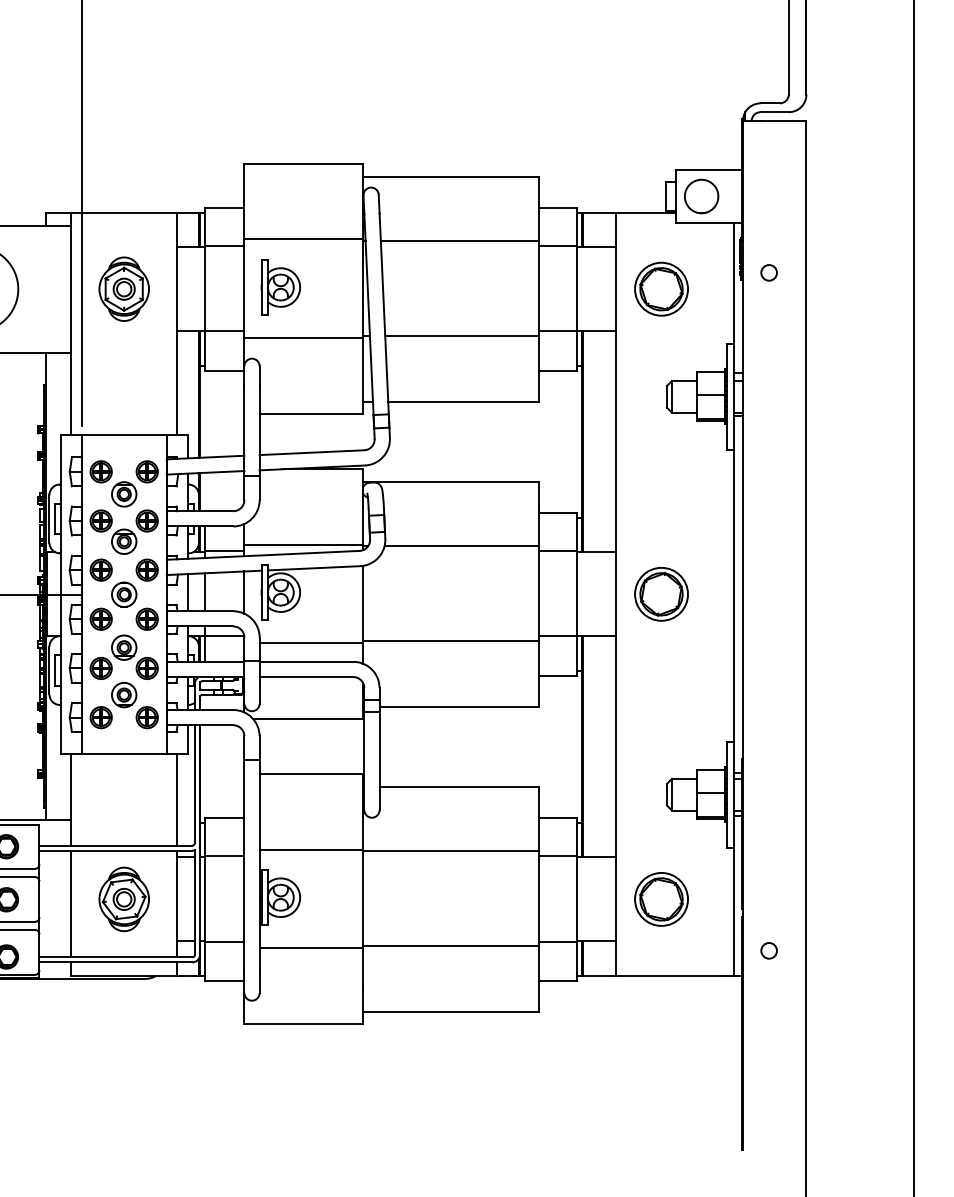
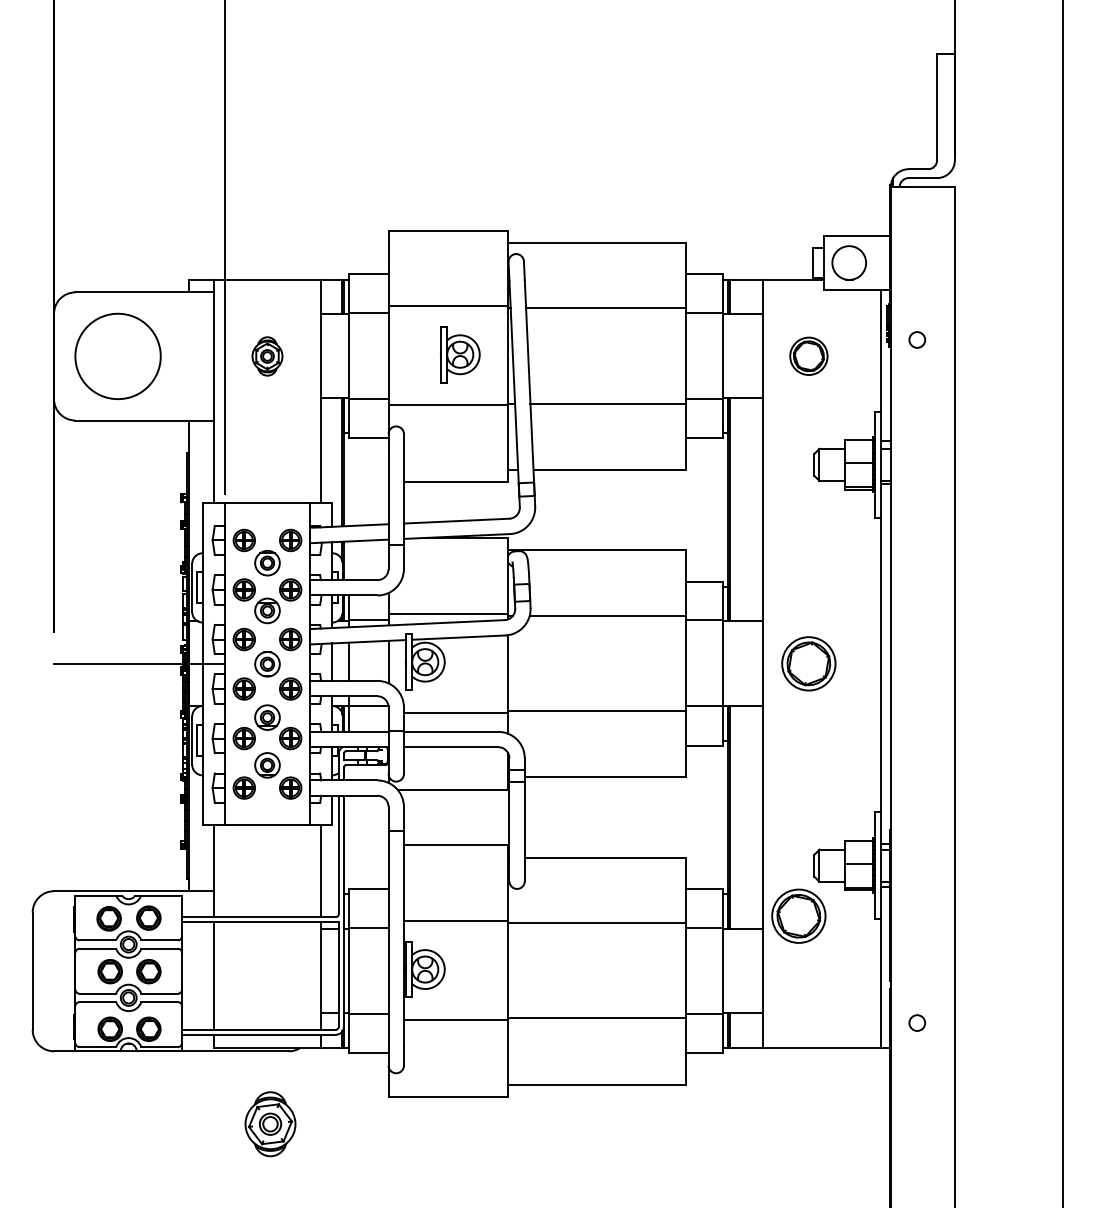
part: (281, 287) -> (460, 354), moved
part: (661, 288) -> (808, 355), size x0.7
part: (124, 289) -> (267, 356), size x0.6
part: (661, 898) -> (798, 915), moved
part: (124, 899) -> (270, 1124), moved

